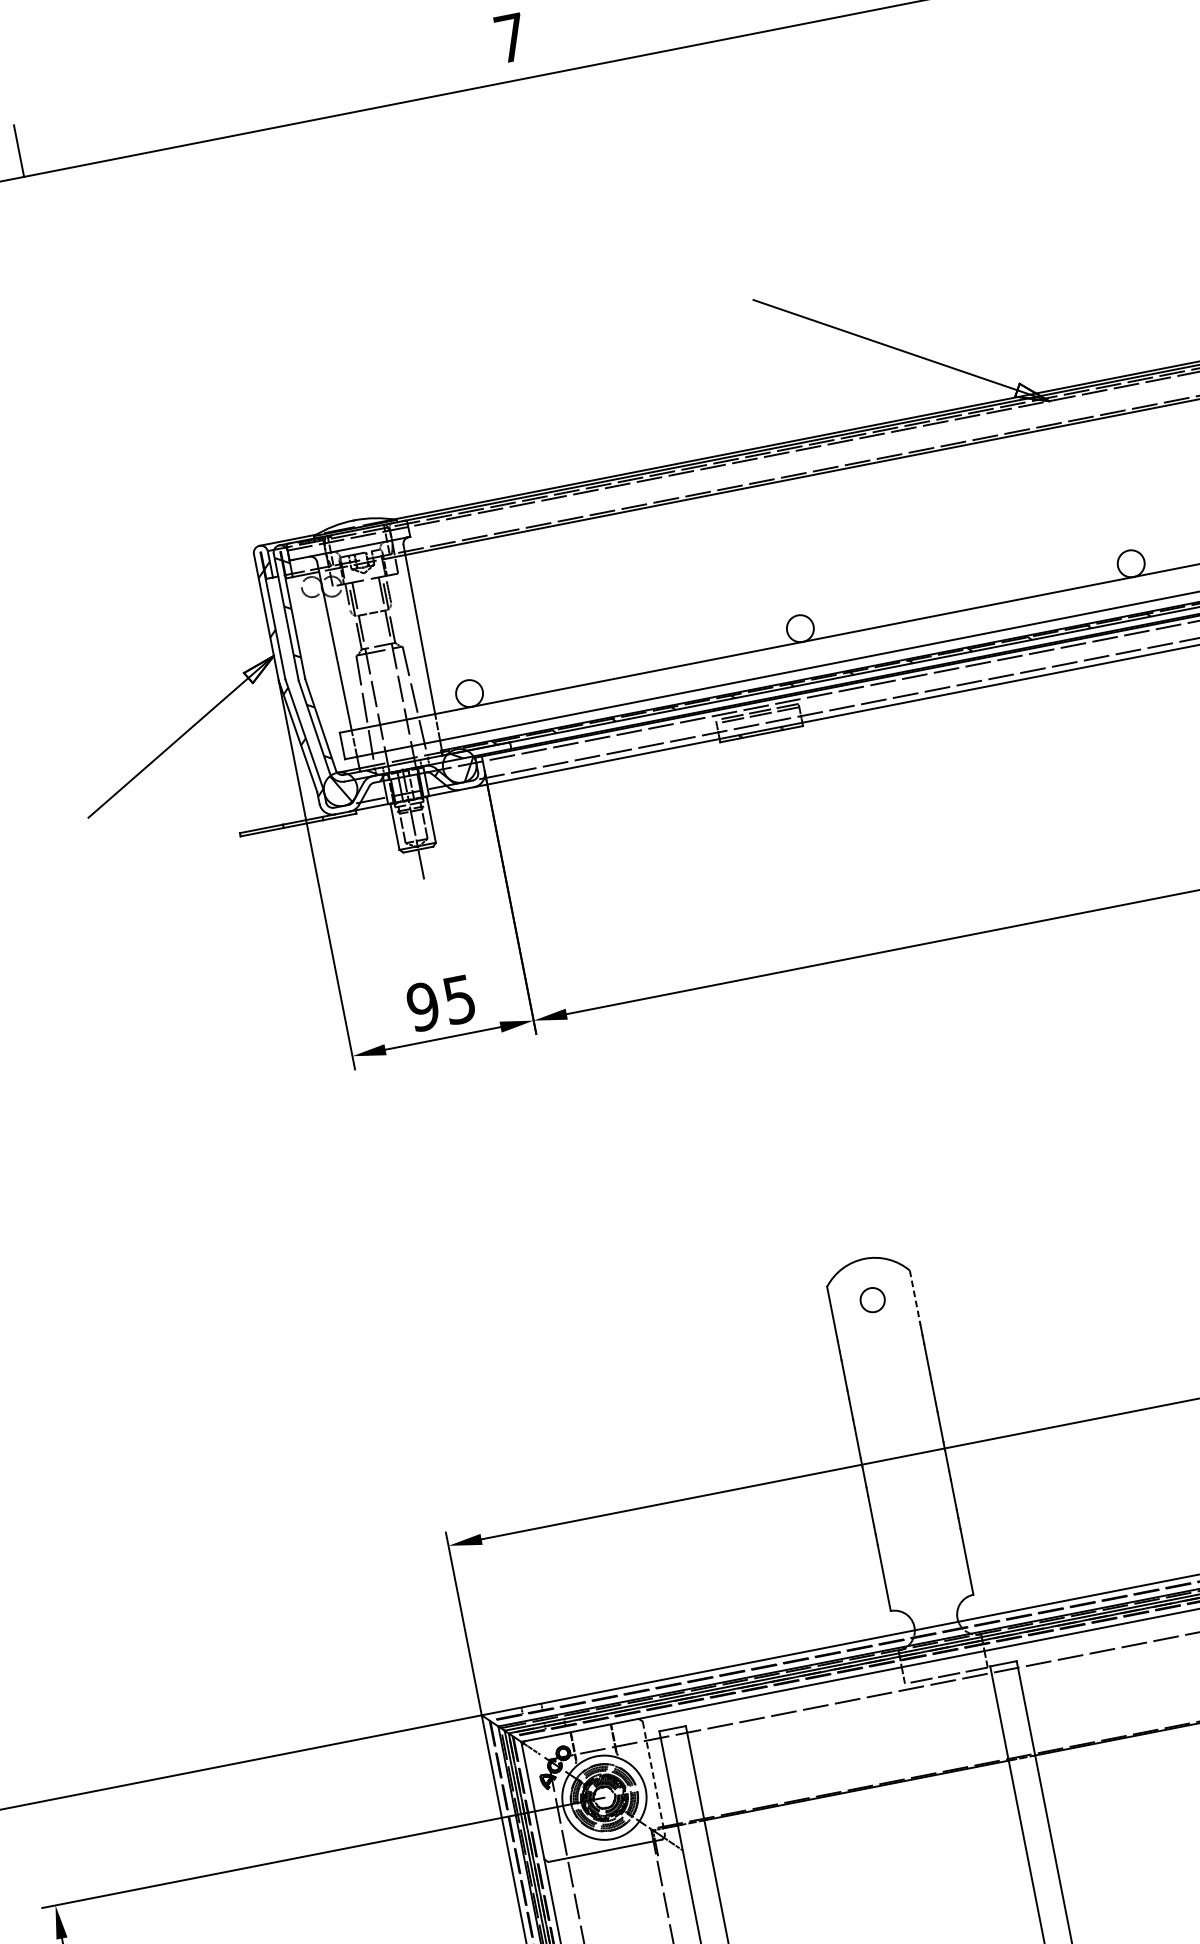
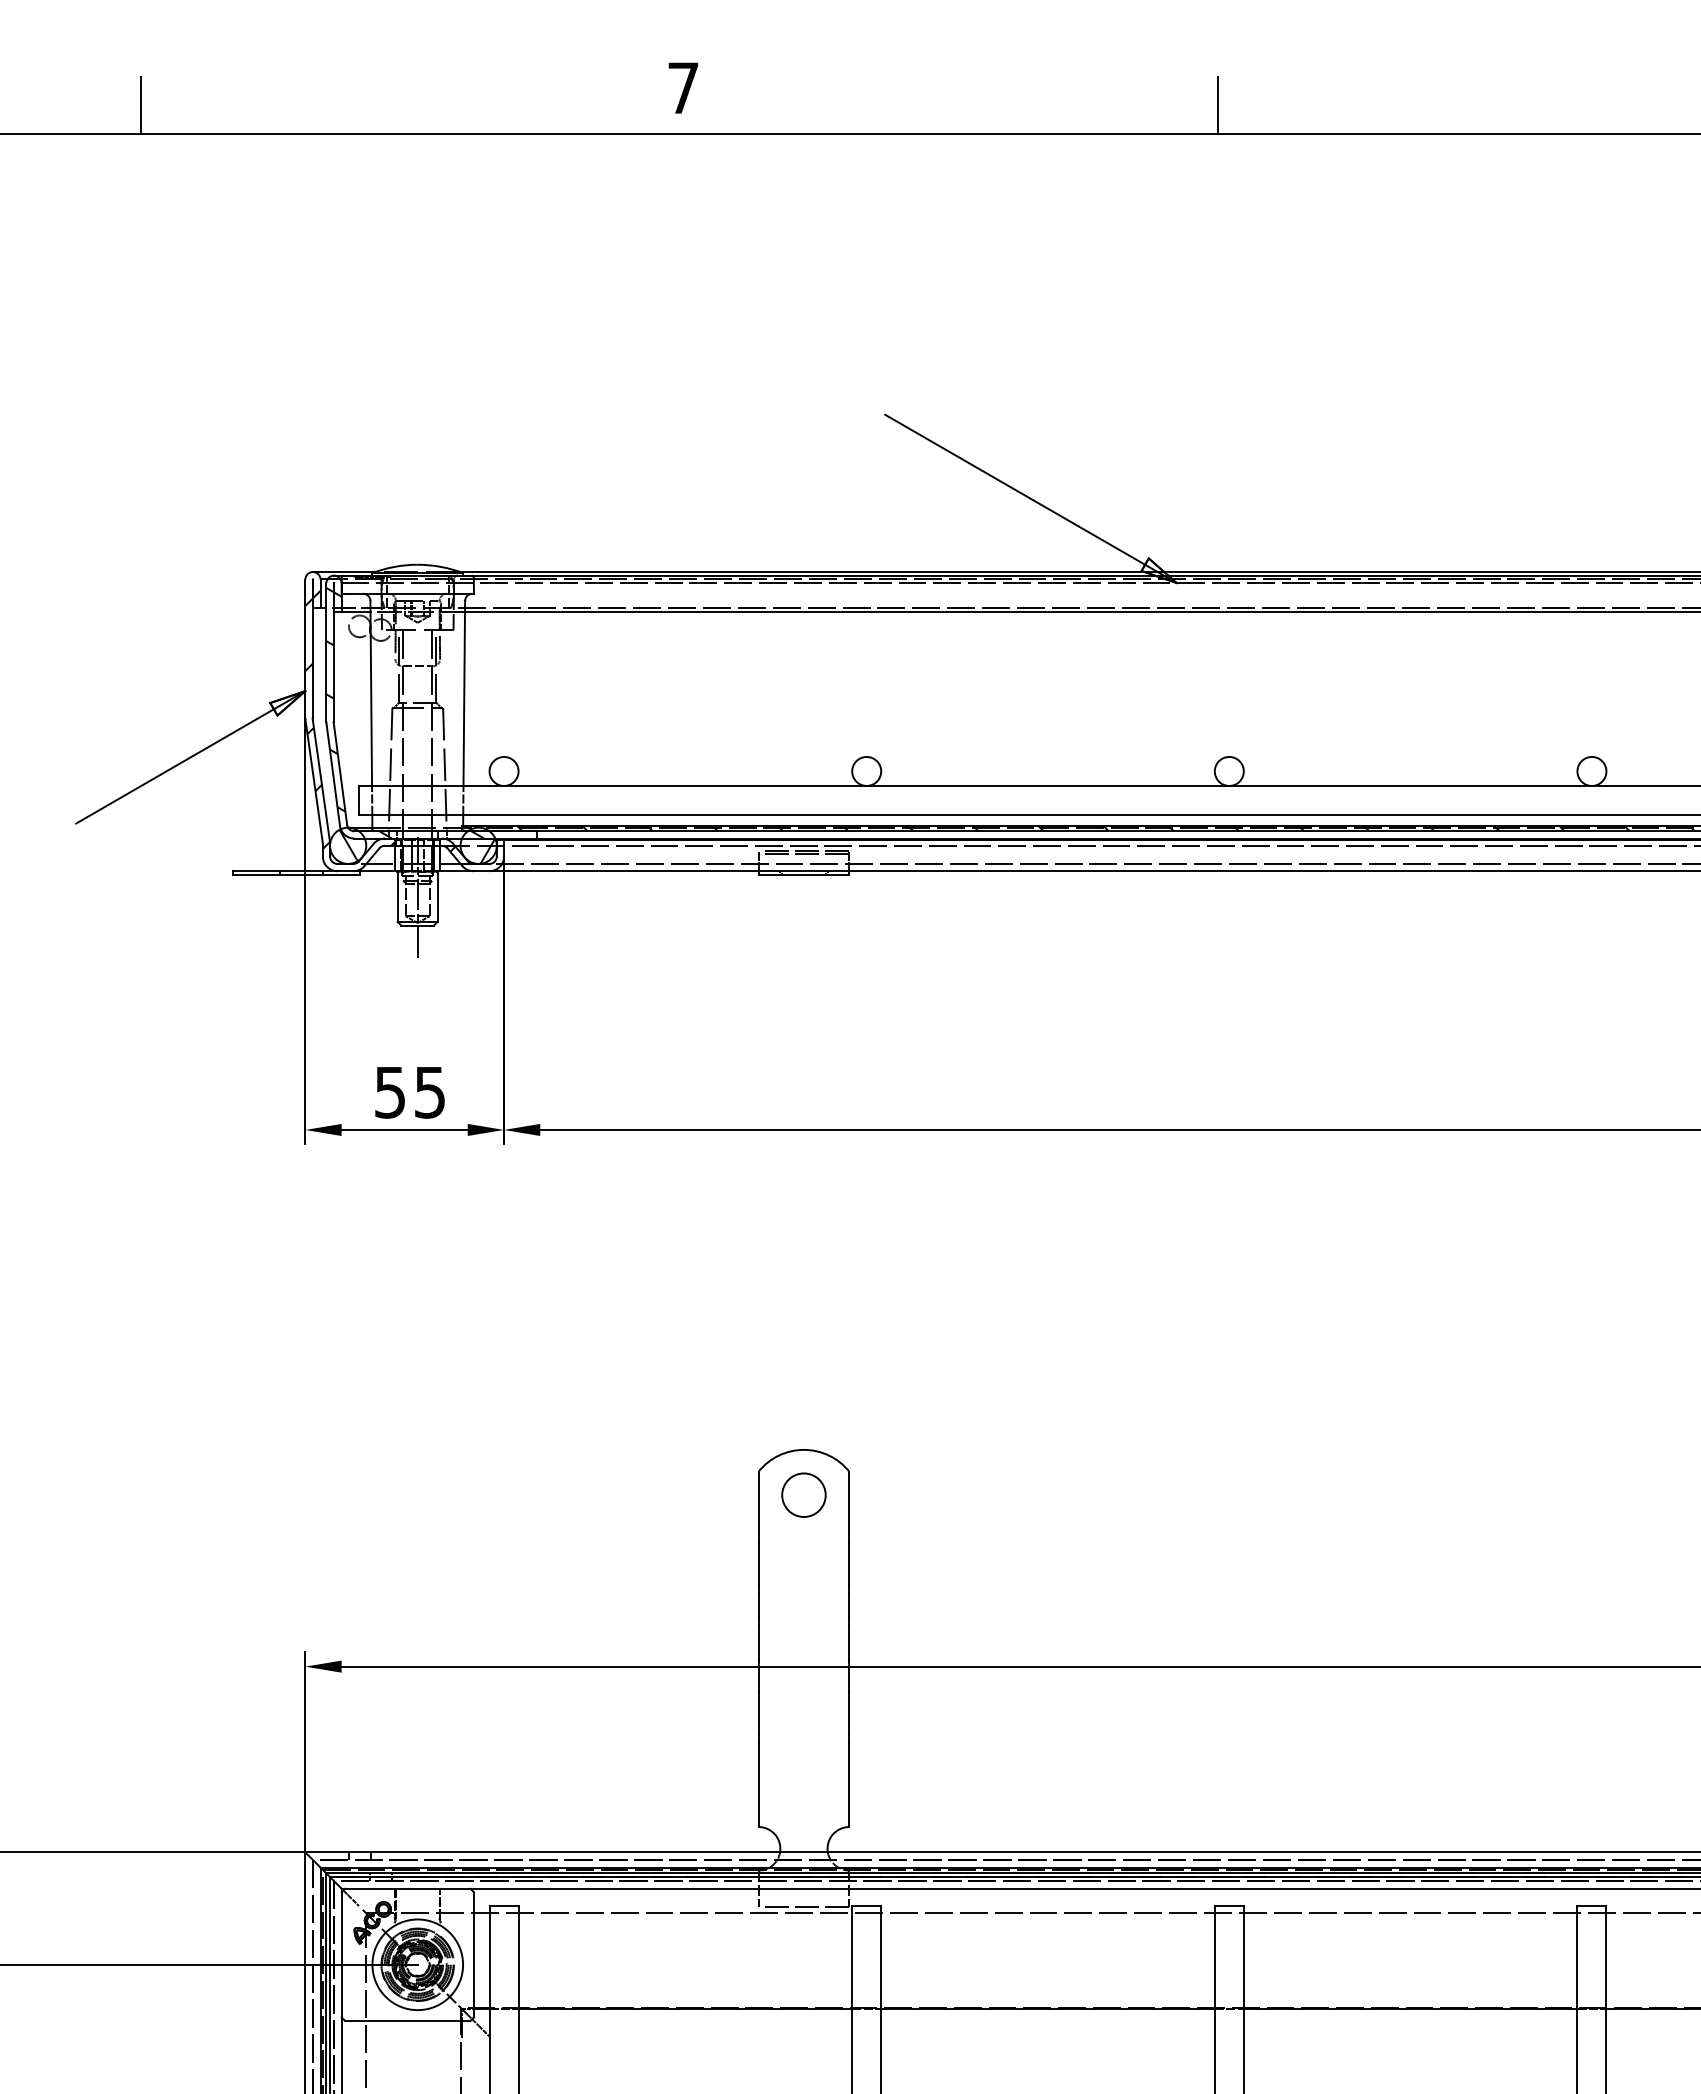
text: (422, 1006) -> (389, 1092), 95 -> 55
line: (915, 1297) -> (849, 1501), dashed -> solid
circle: (872, 1299) -> (803, 1494), size x1.67
line: (653, 1778) -> (473, 1954), dashed -> solid

